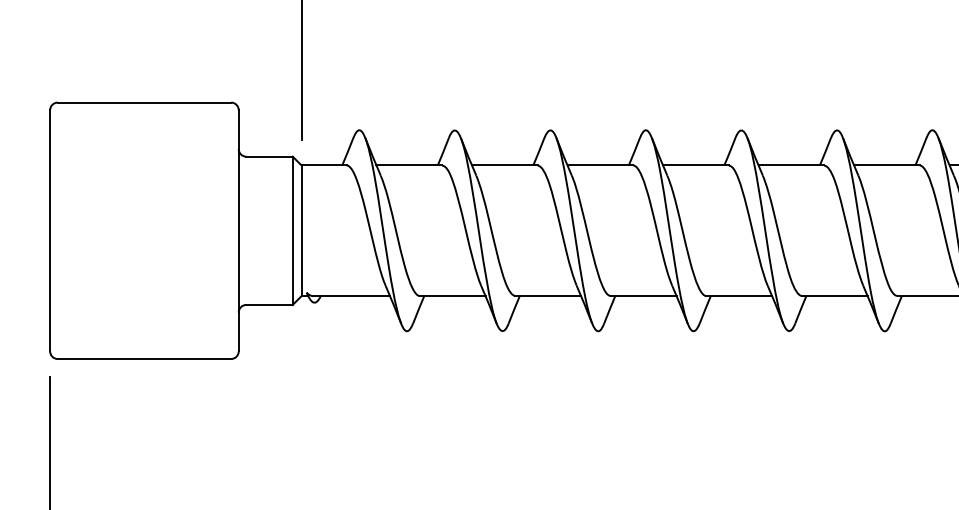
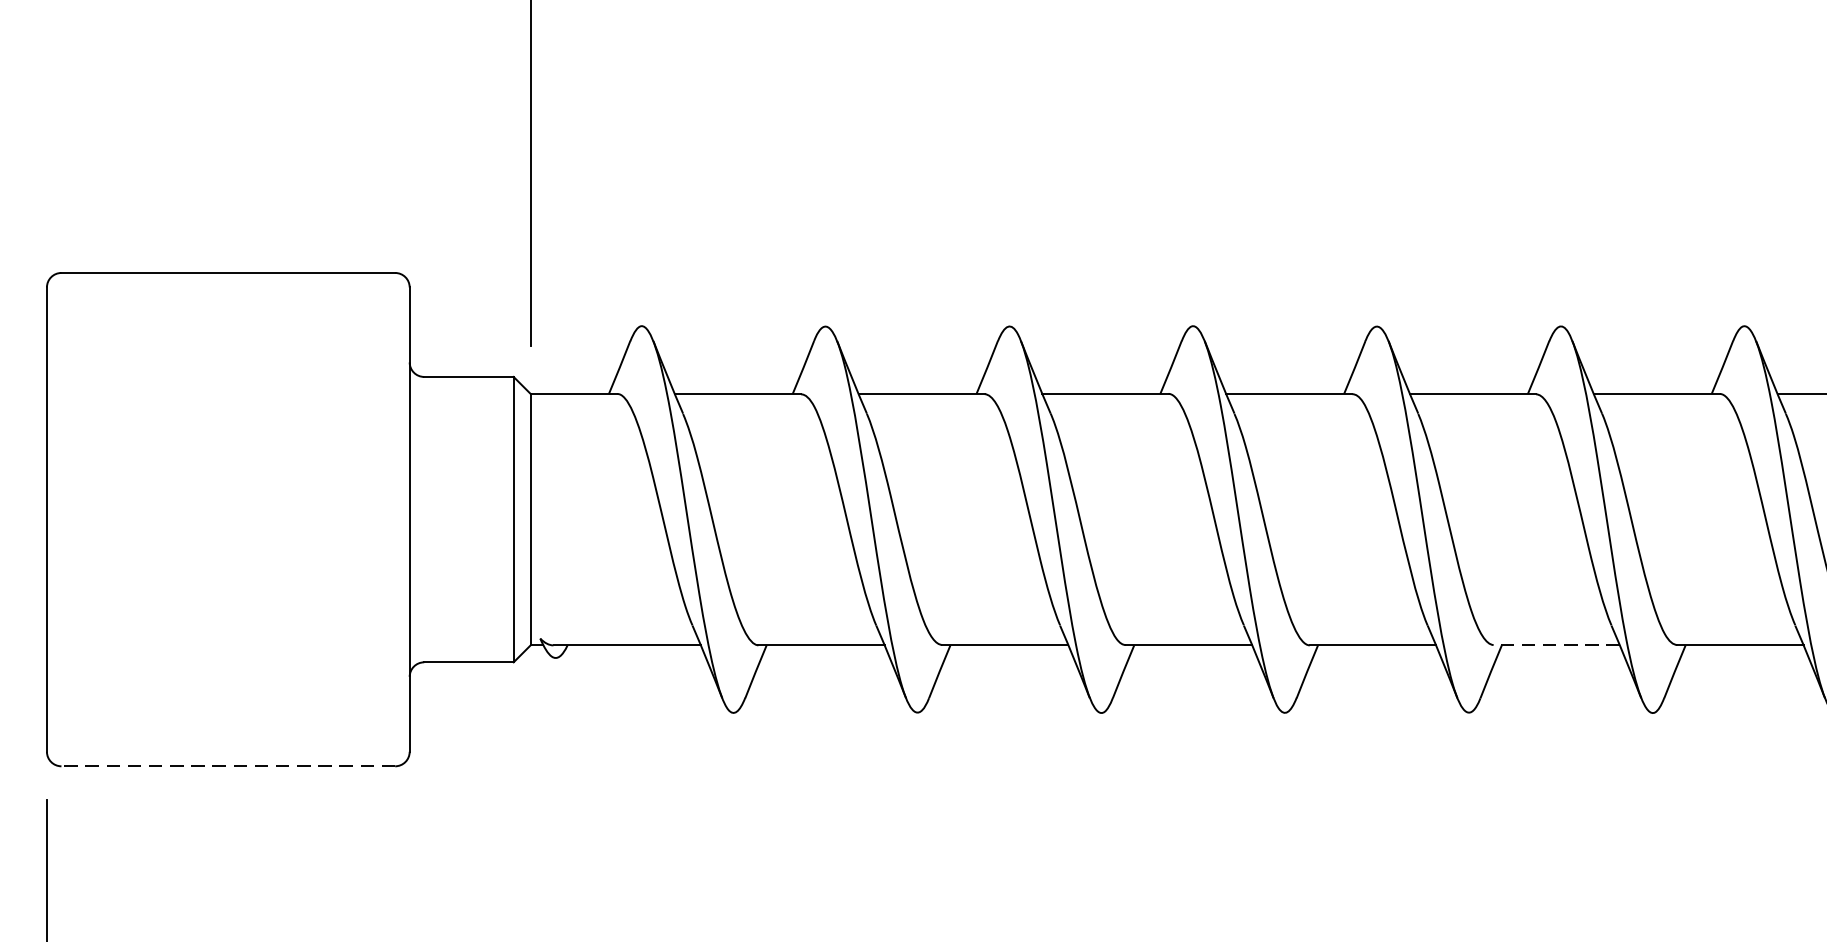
line: (834, 296) -> (1556, 646), solid -> dashed
line: (144, 359) -> (228, 767), solid -> dashed

